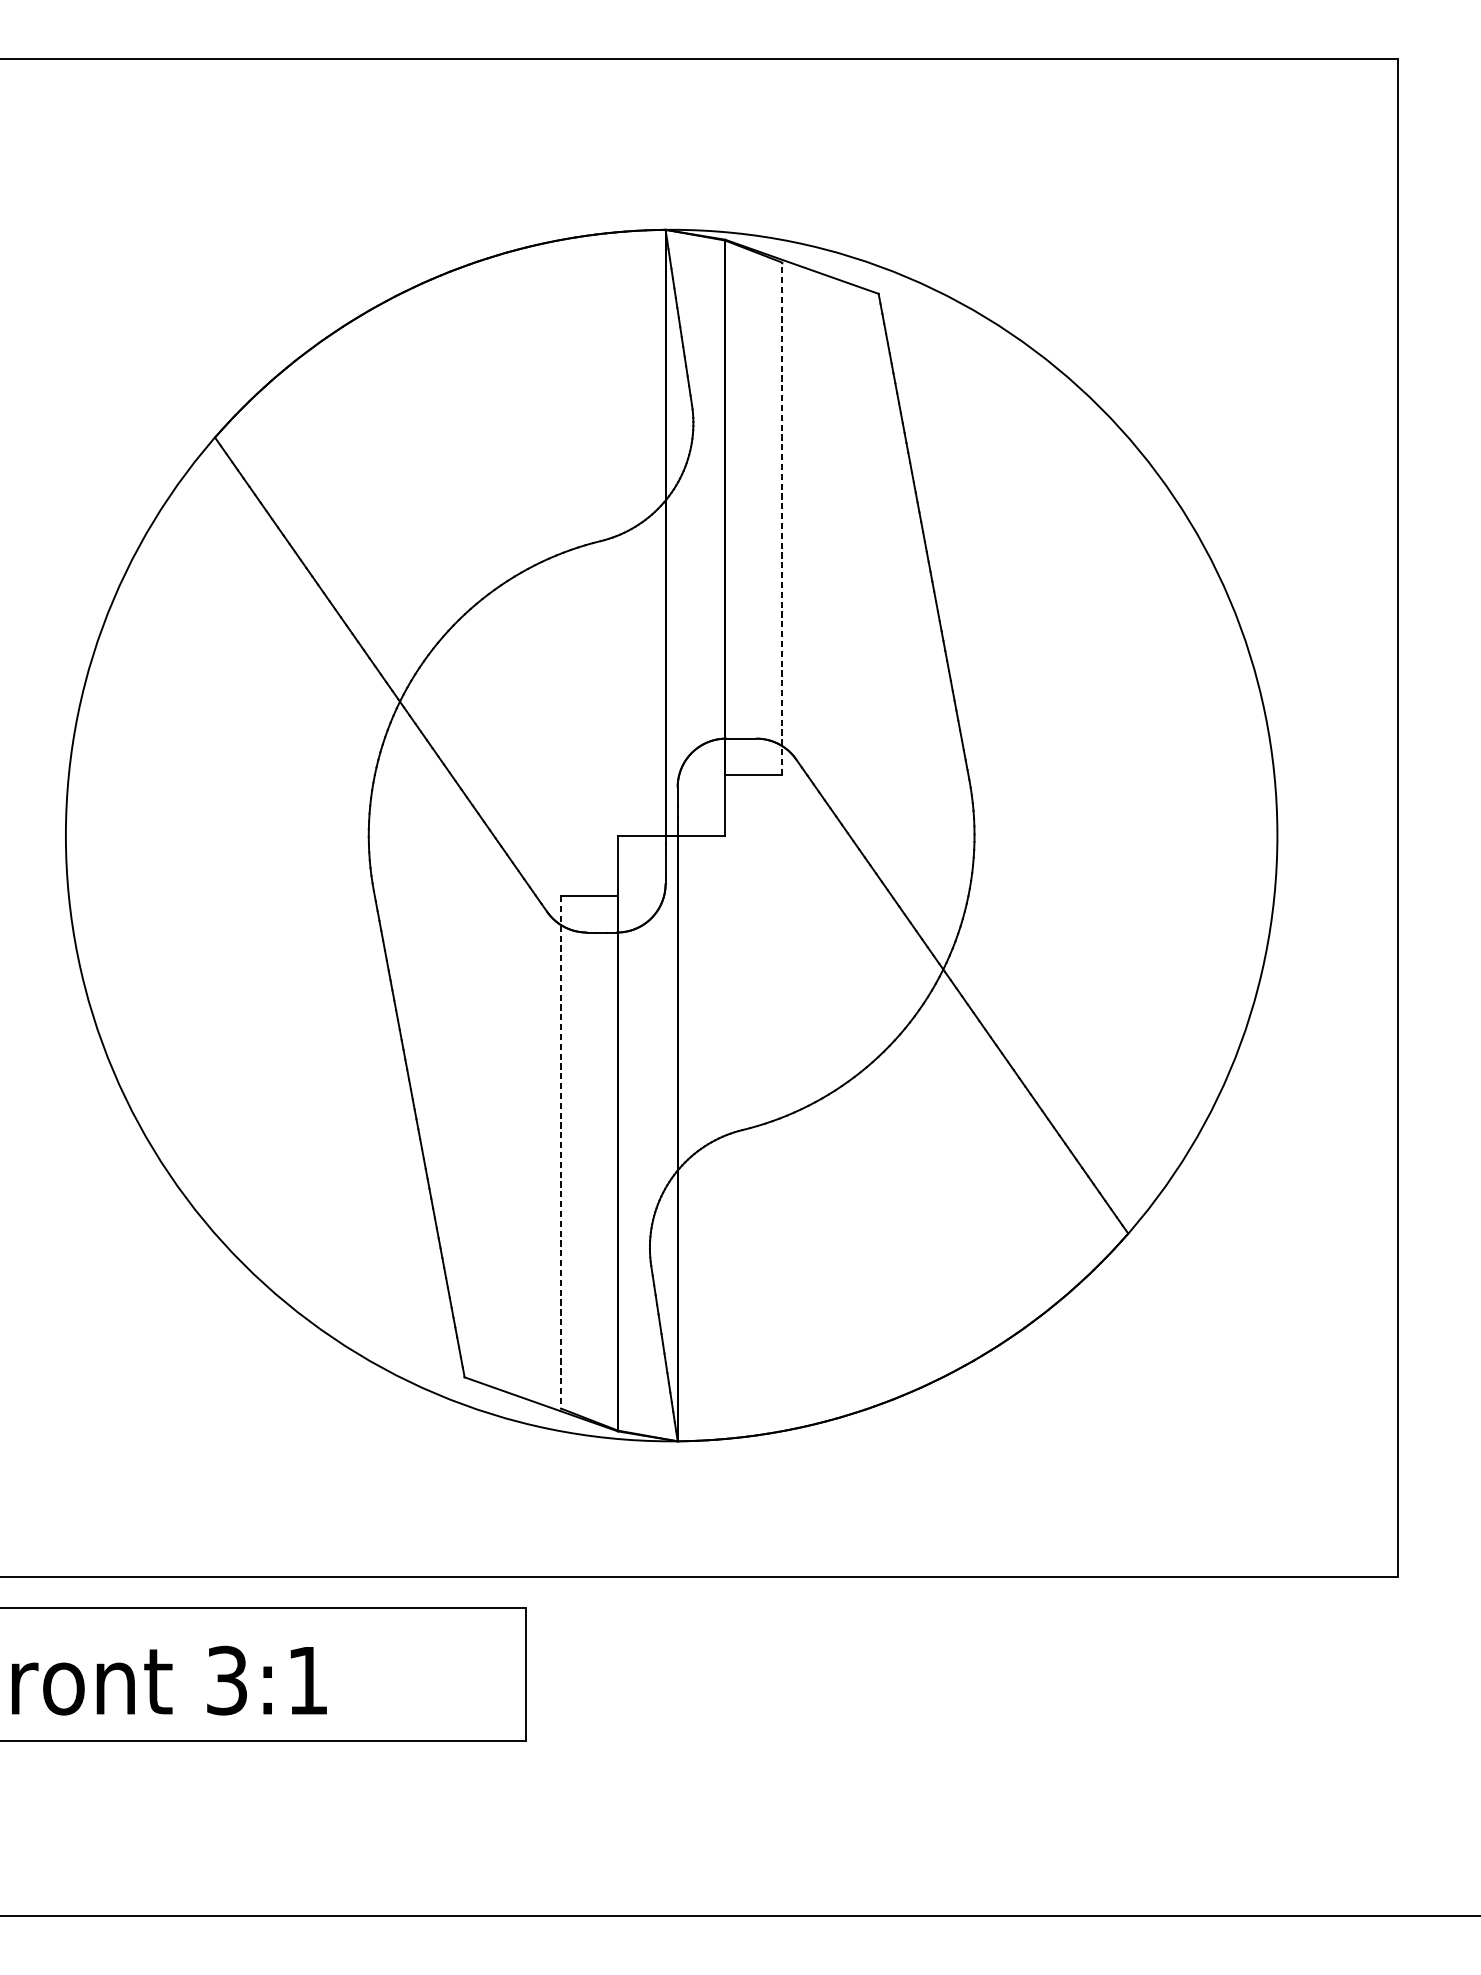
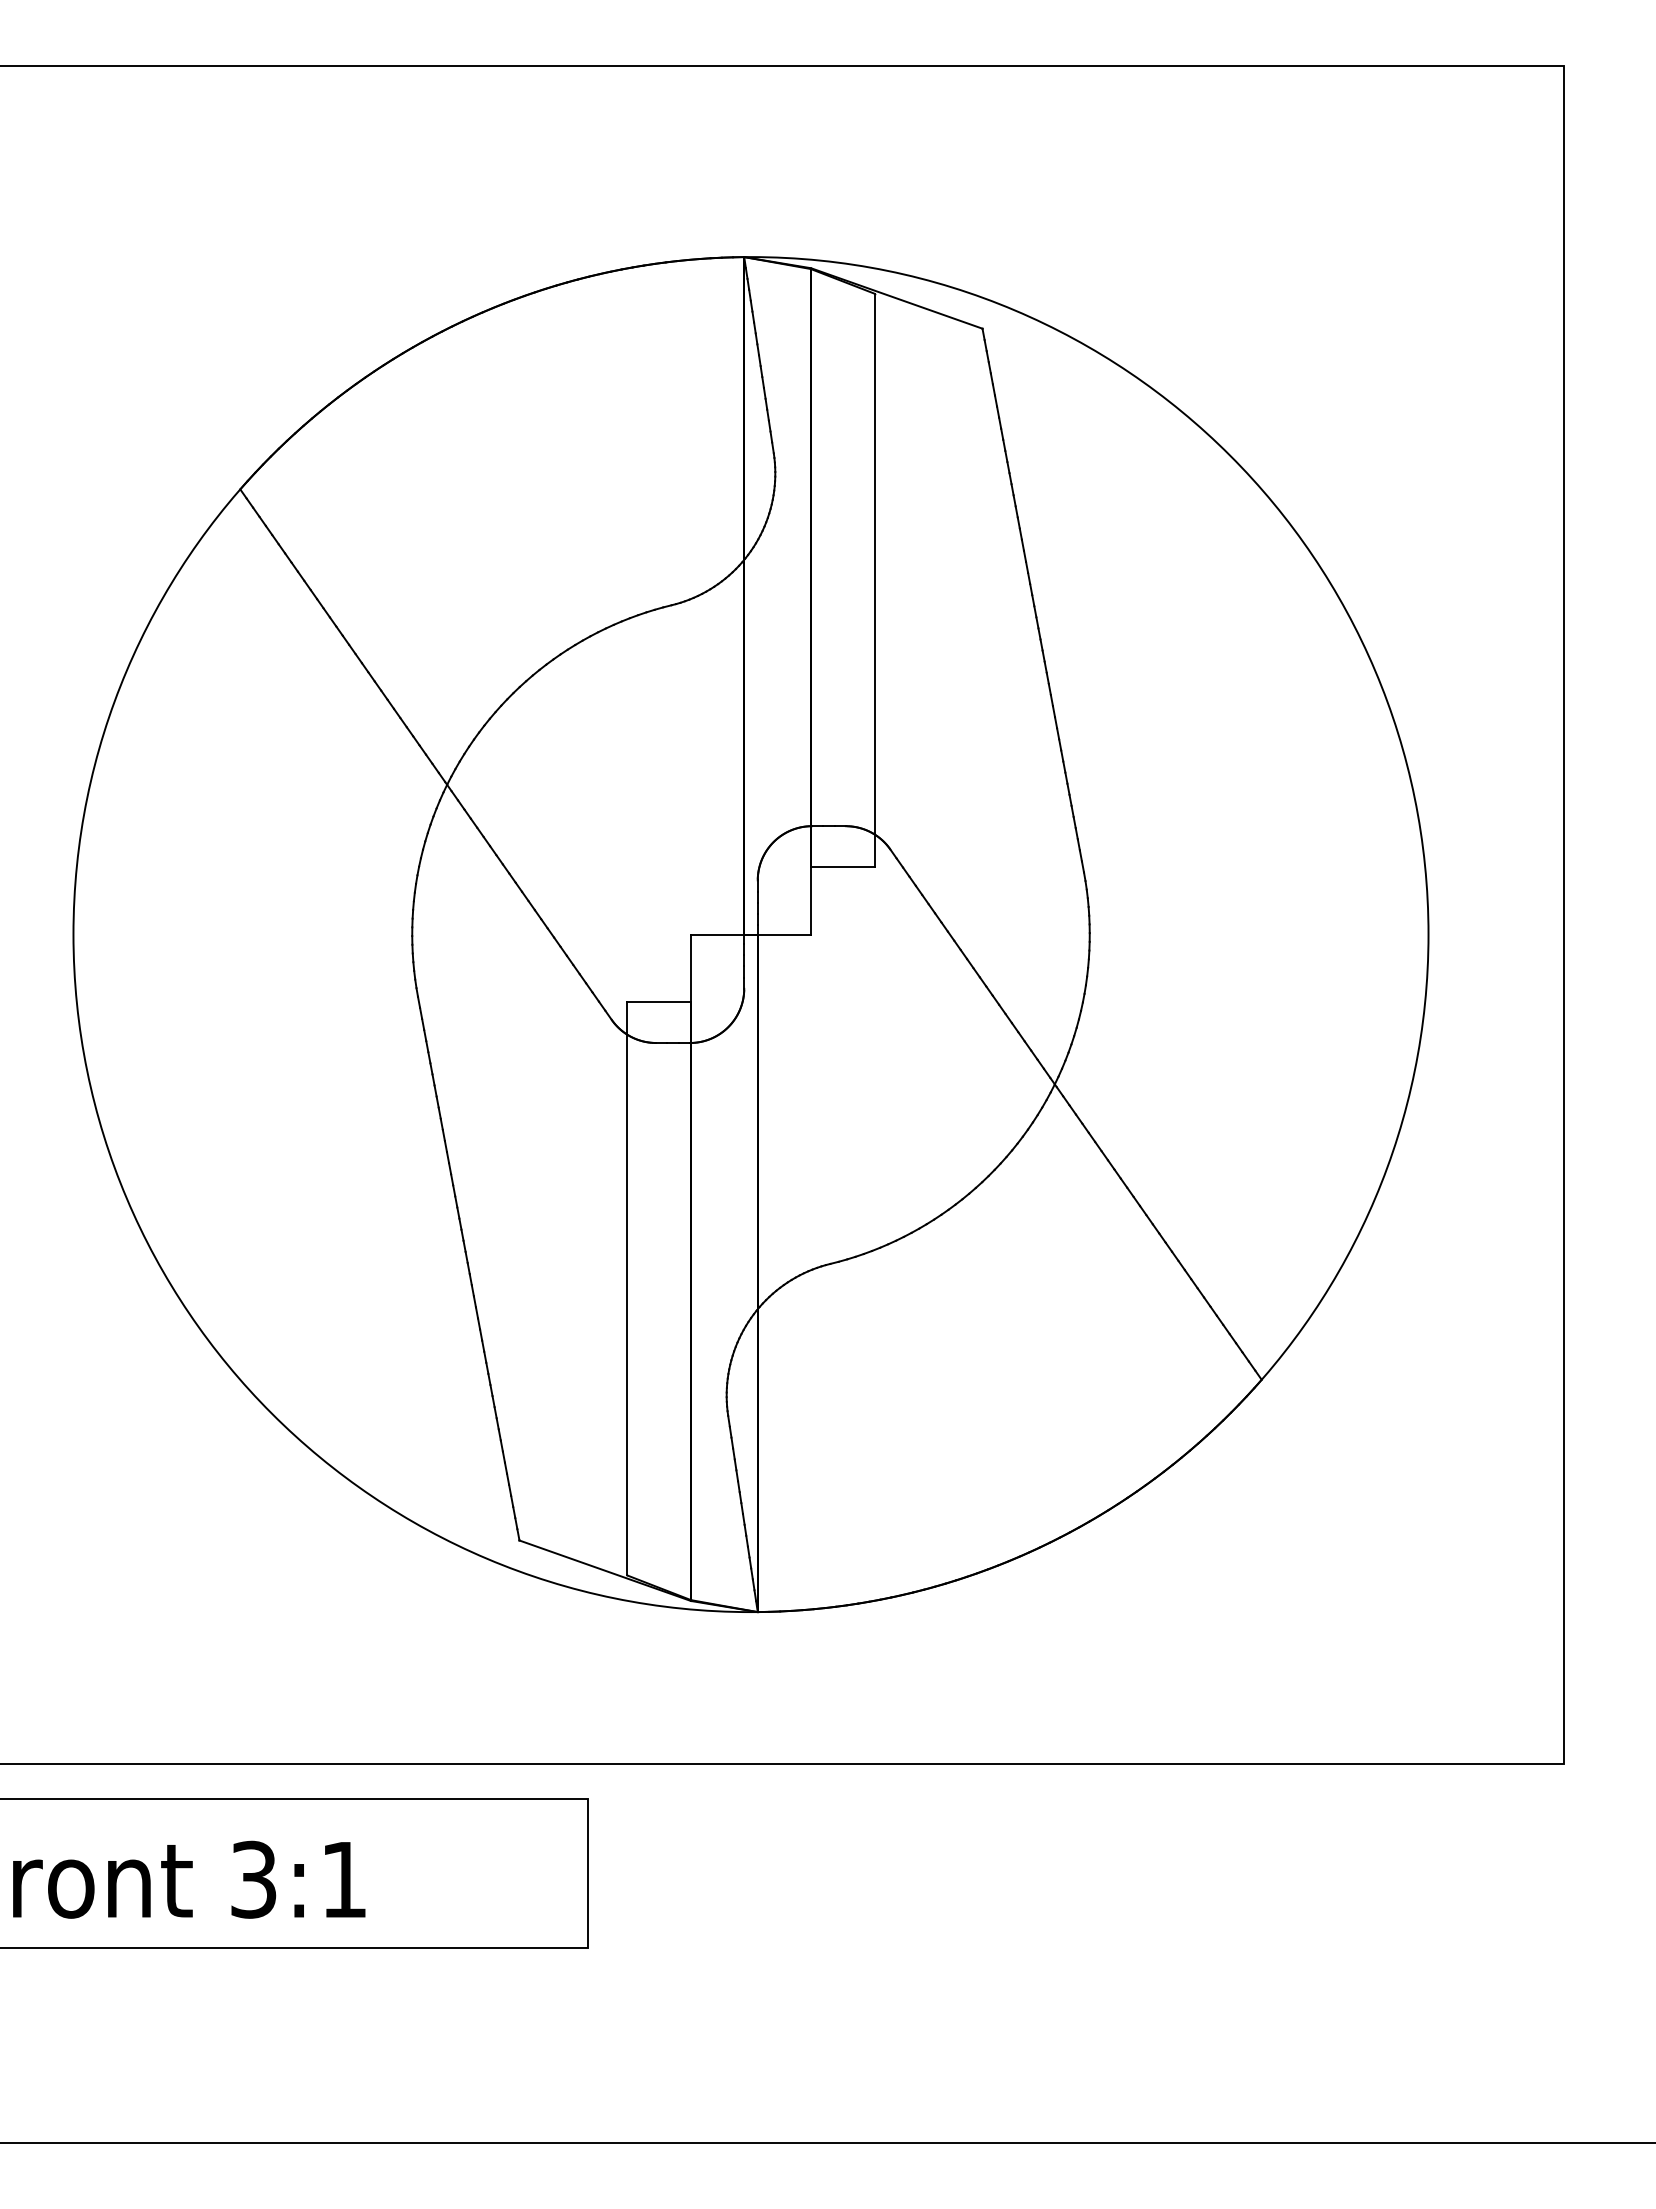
line: (782, 518) -> (874, 580), dashed -> solid
line: (561, 1152) -> (627, 1288), dashed -> solid

